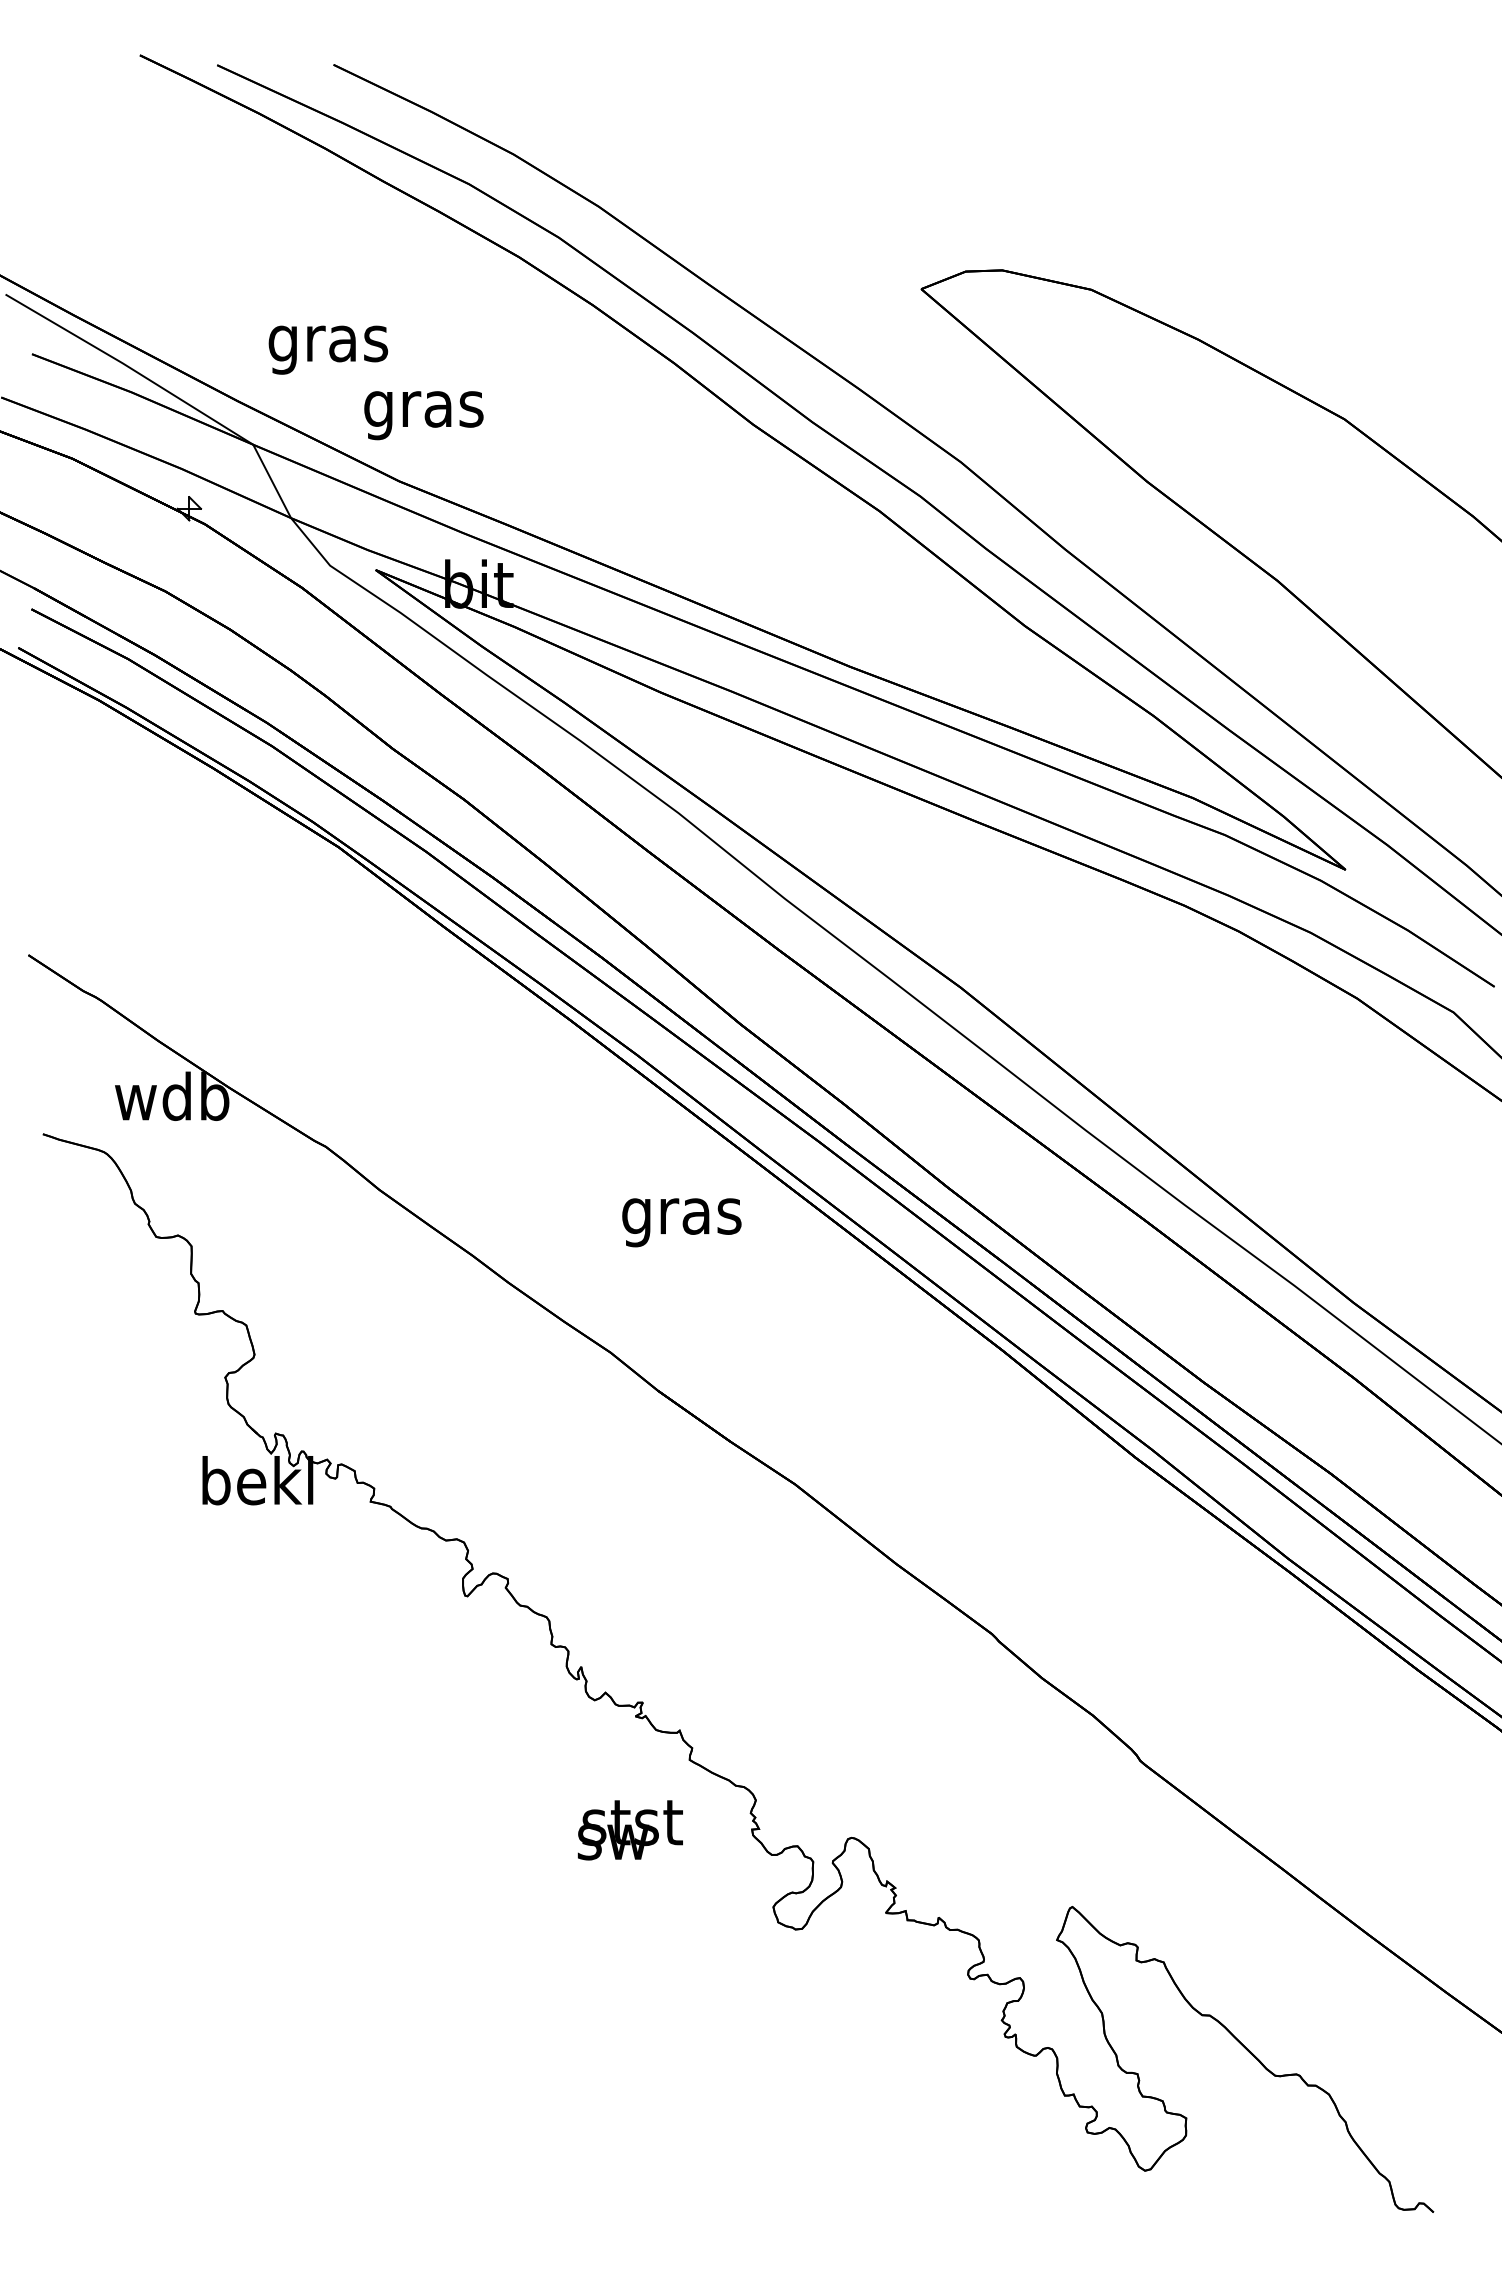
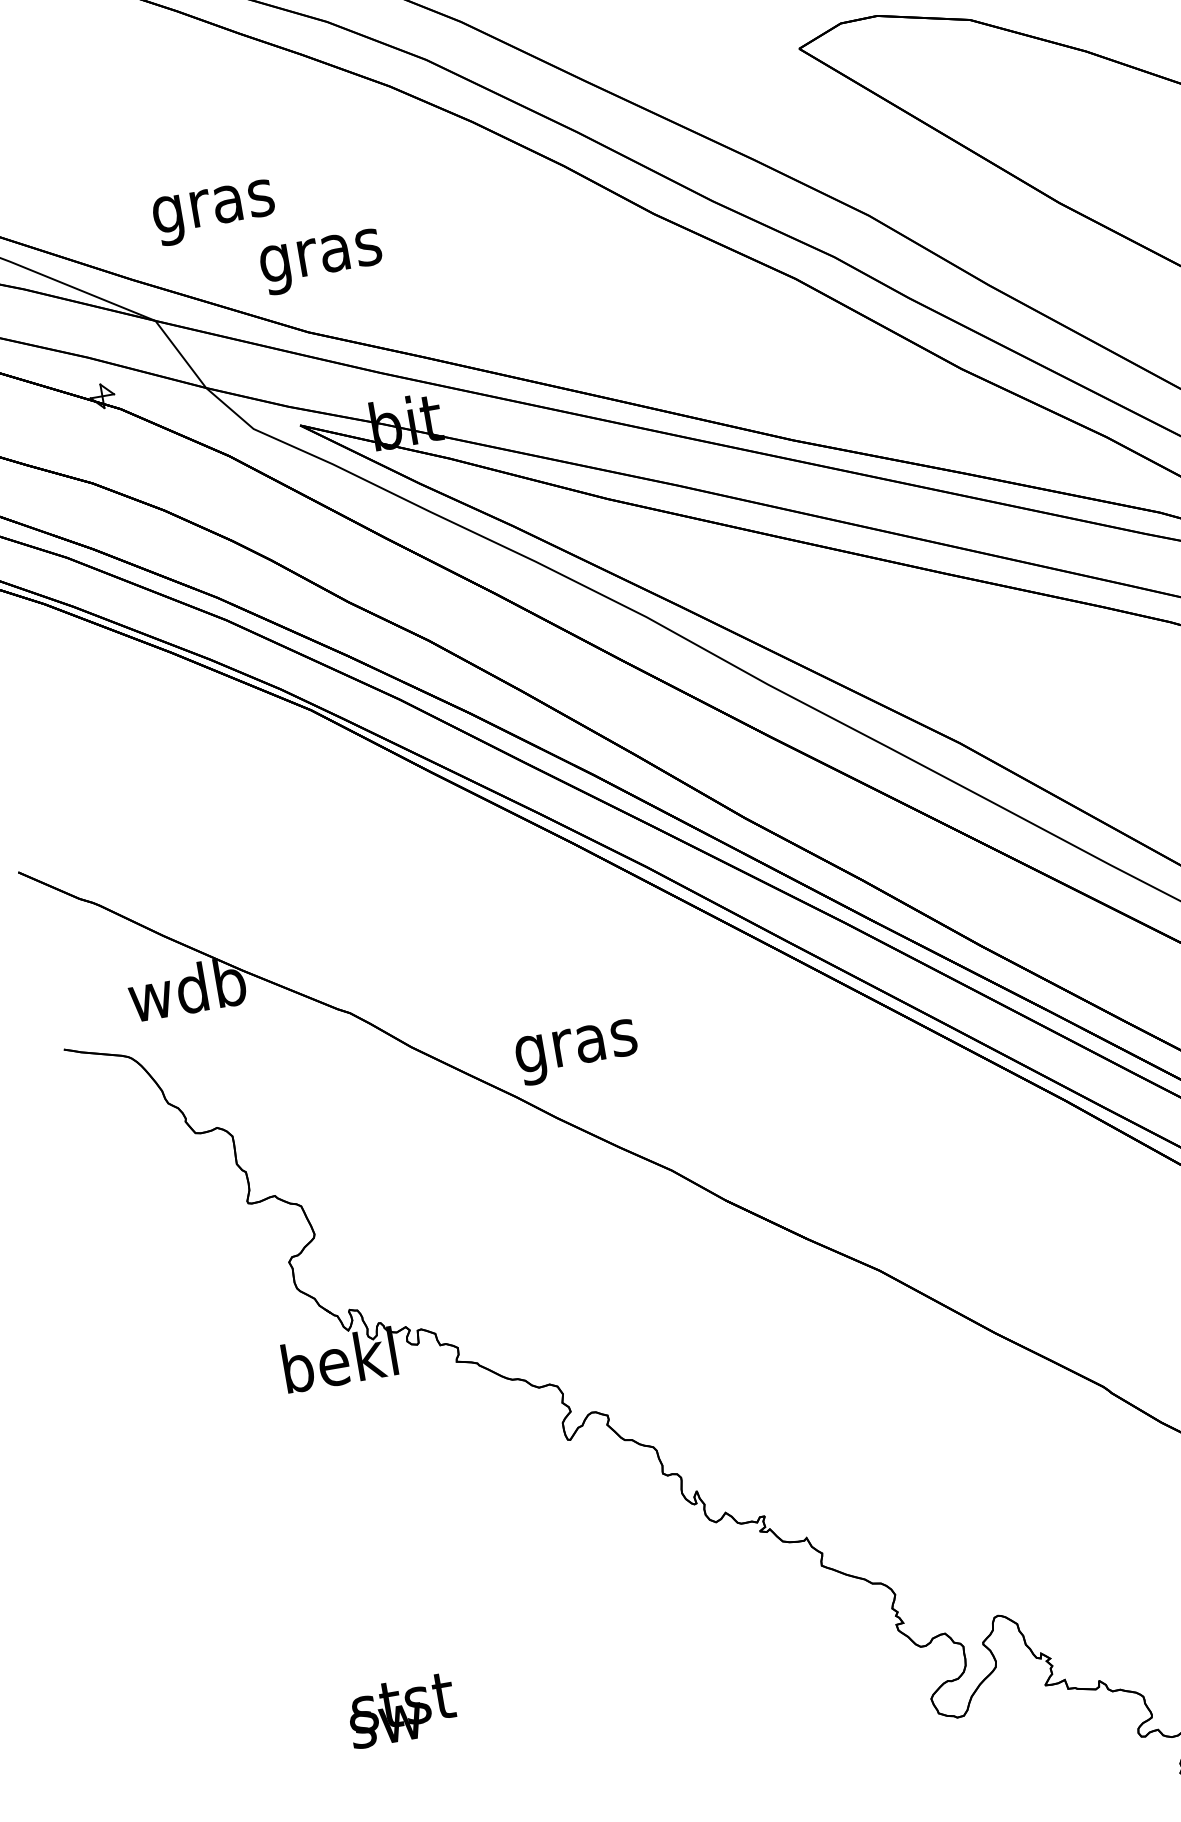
text: (681, 1222) -> (576, 1052), moved
text: (629, 1830) -> (401, 1711), moved

